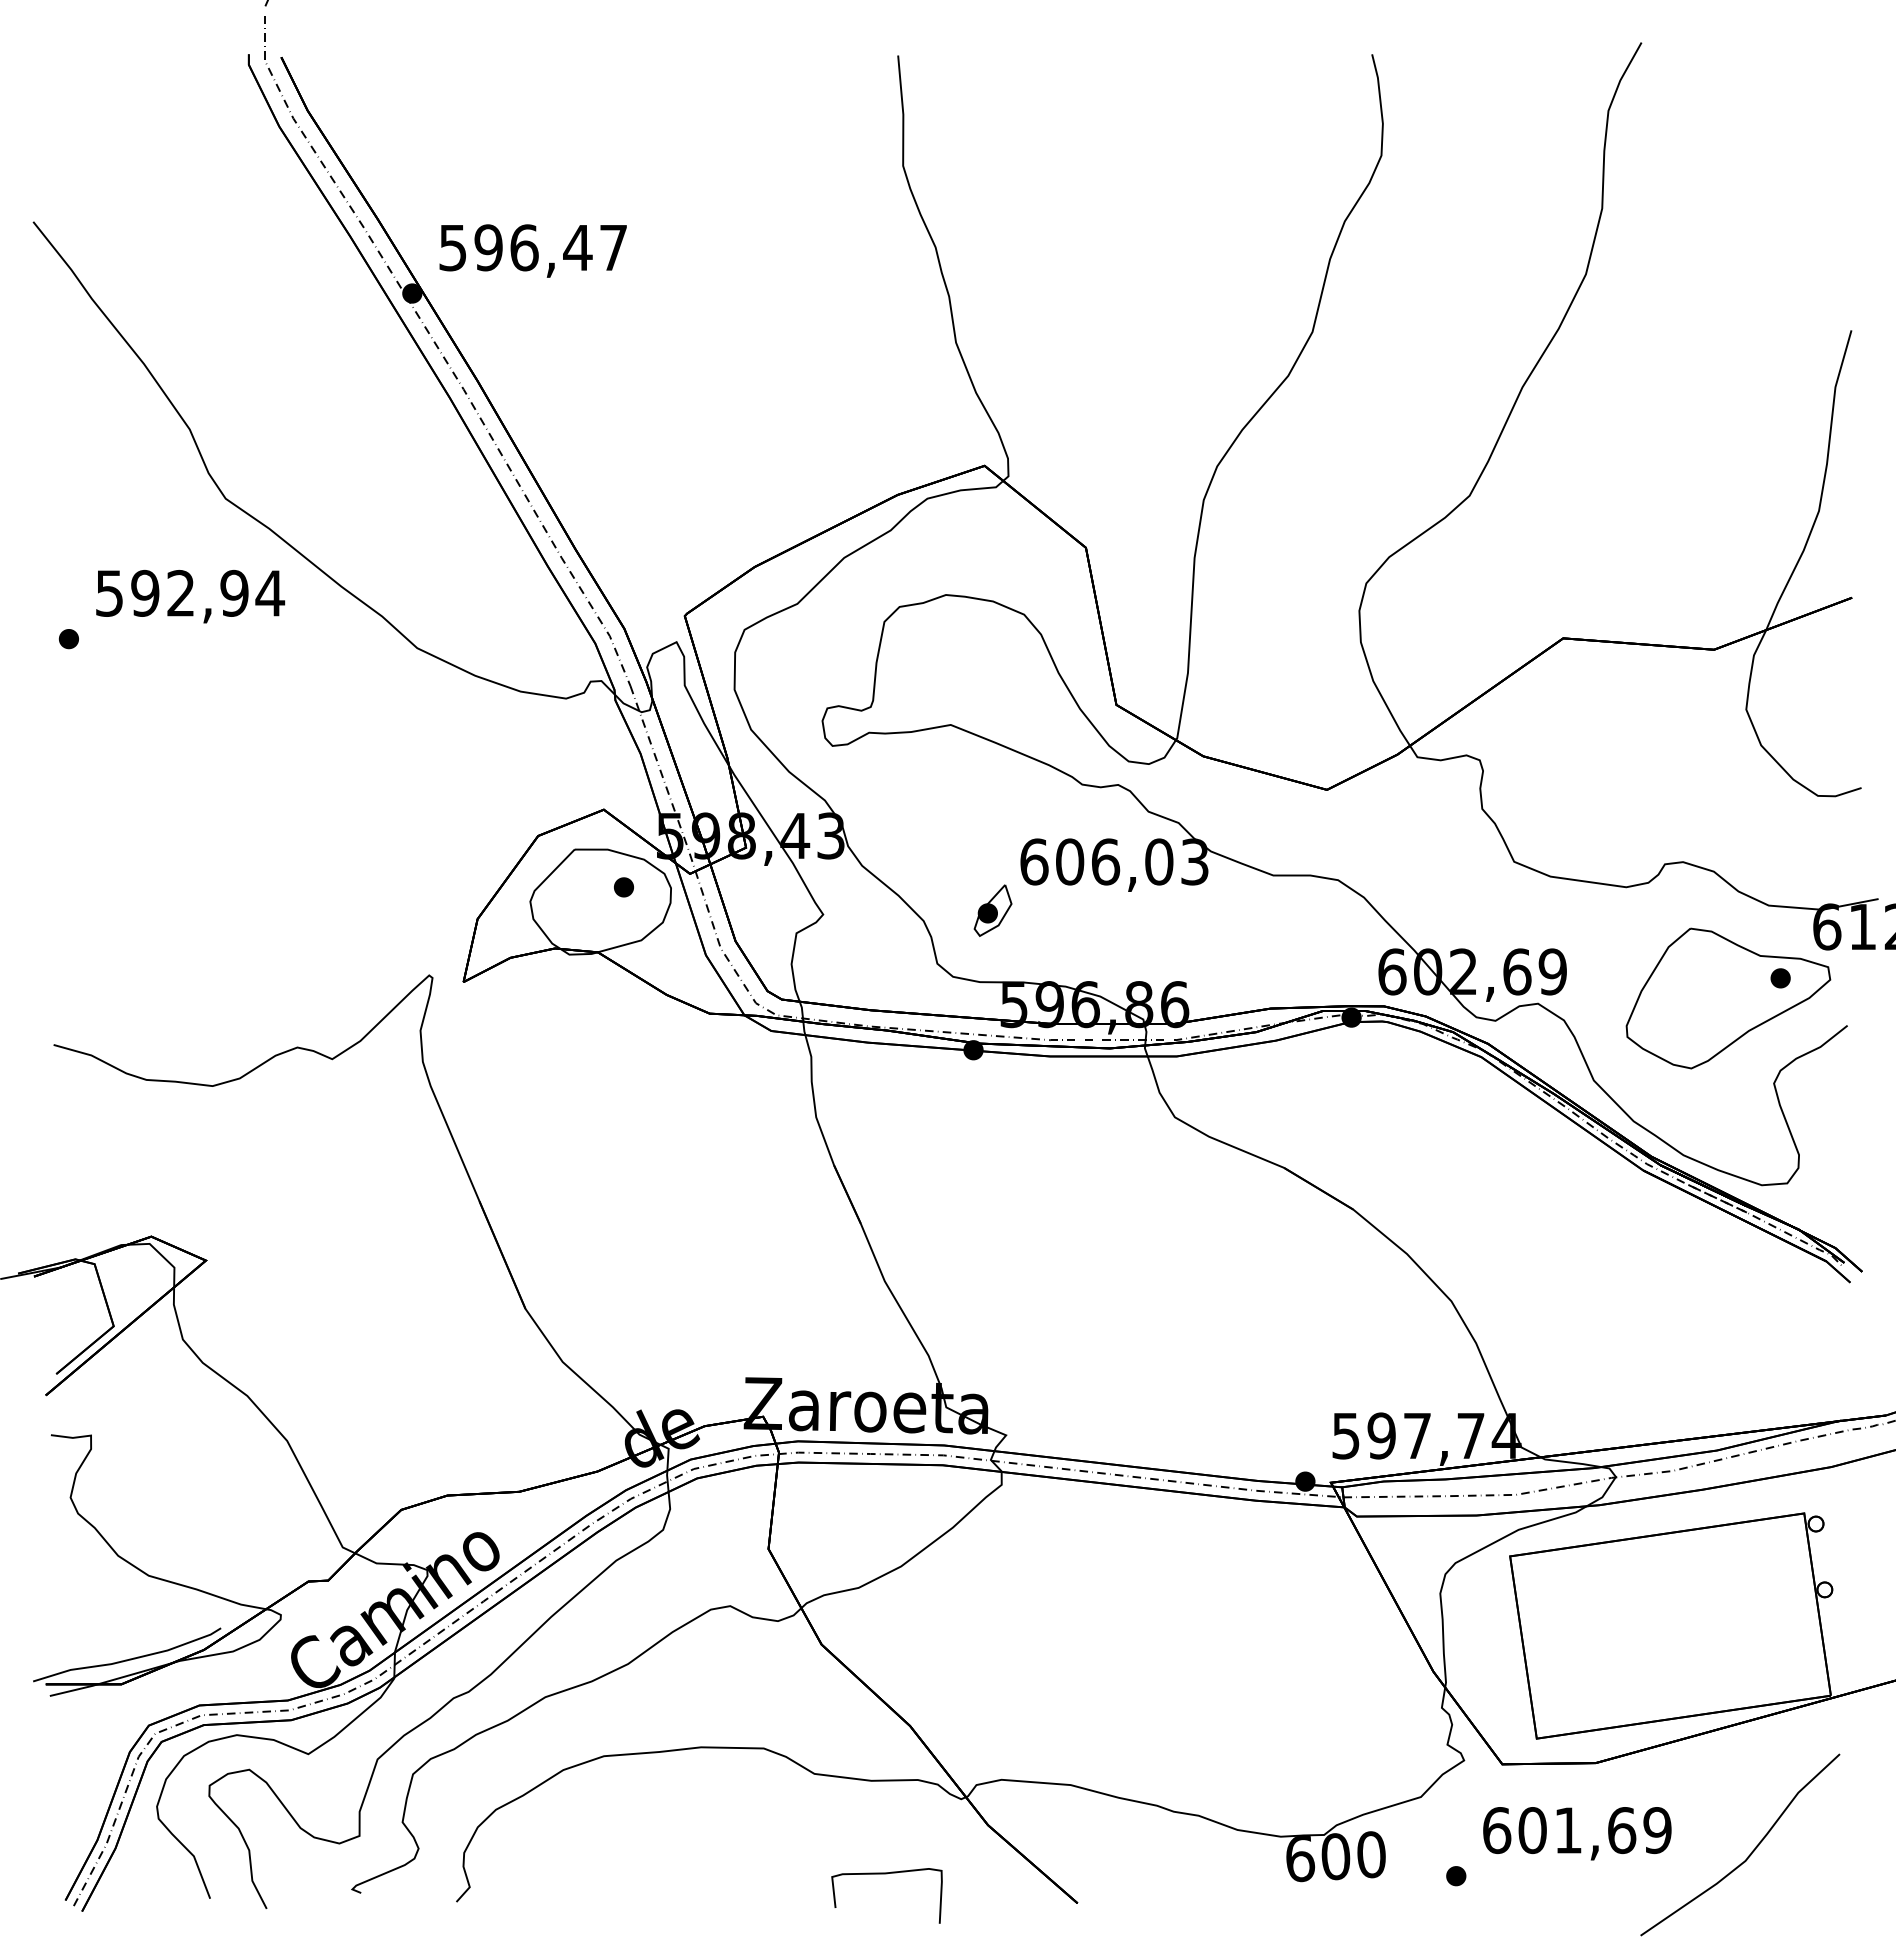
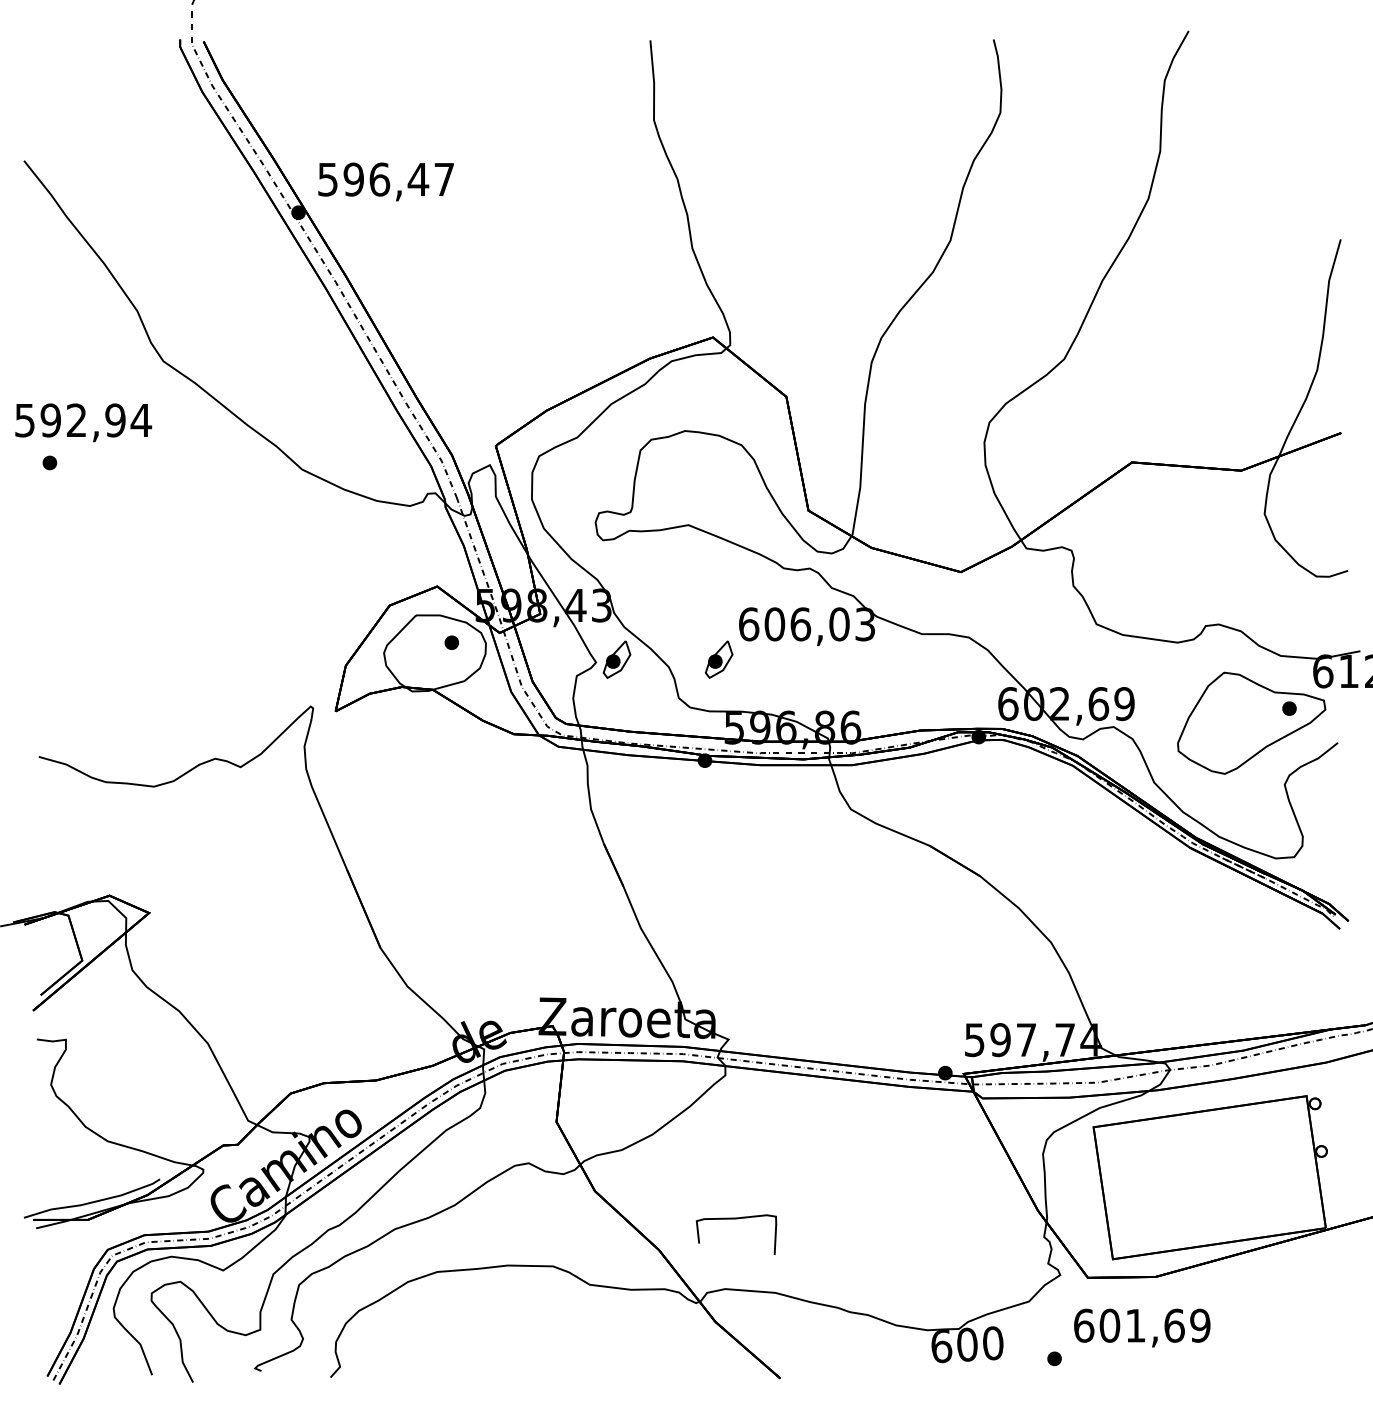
text: (190, 596) -> (83, 422), moved
part: (851, 910) -> (616, 659), added
curve: (1751, 1851) -> (1268, 1340), removed
curve: (886, 1874) -> (736, 1219), moved

